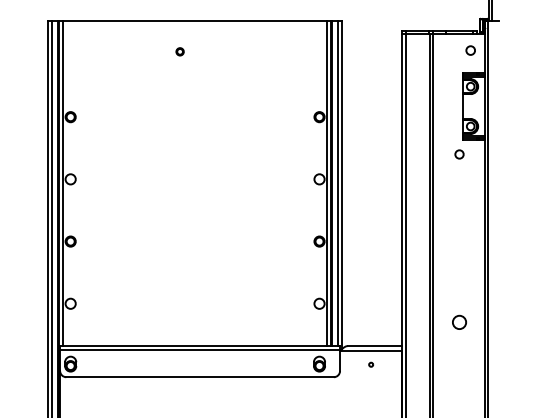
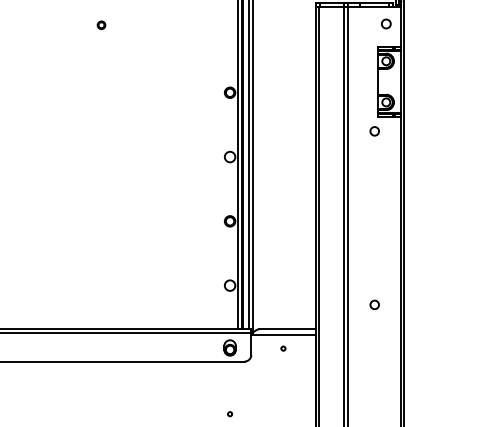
part: (179, 51) -> (100, 24), moved
circle: (459, 322) -> (374, 304), size x0.62

